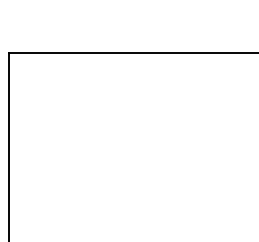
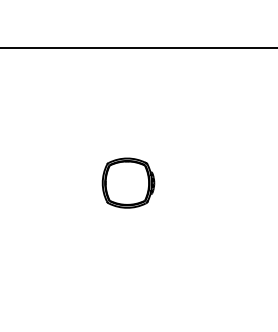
part: (157, 148) -> (128, 182), added

